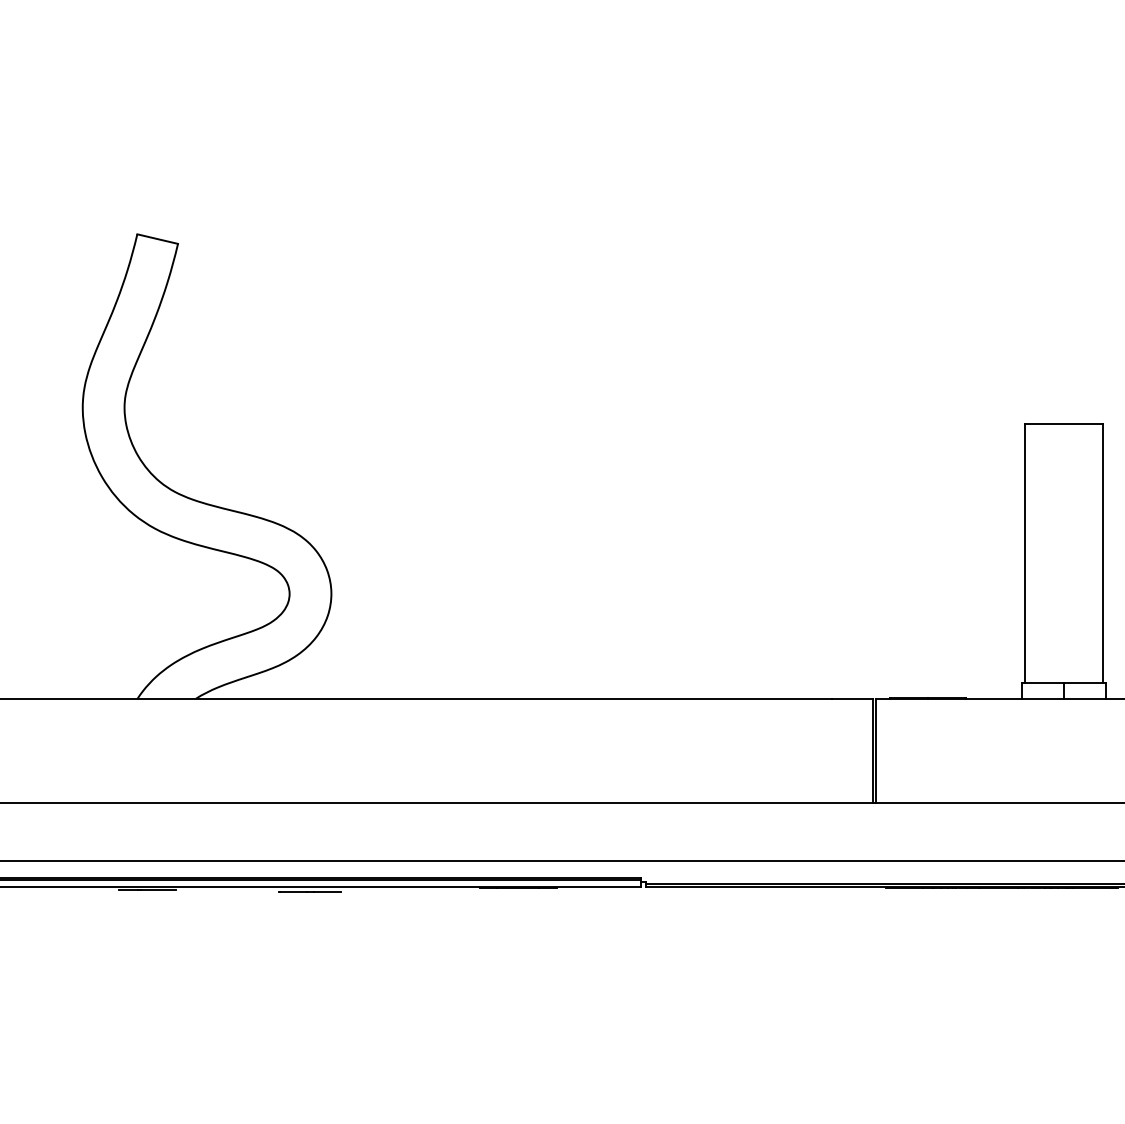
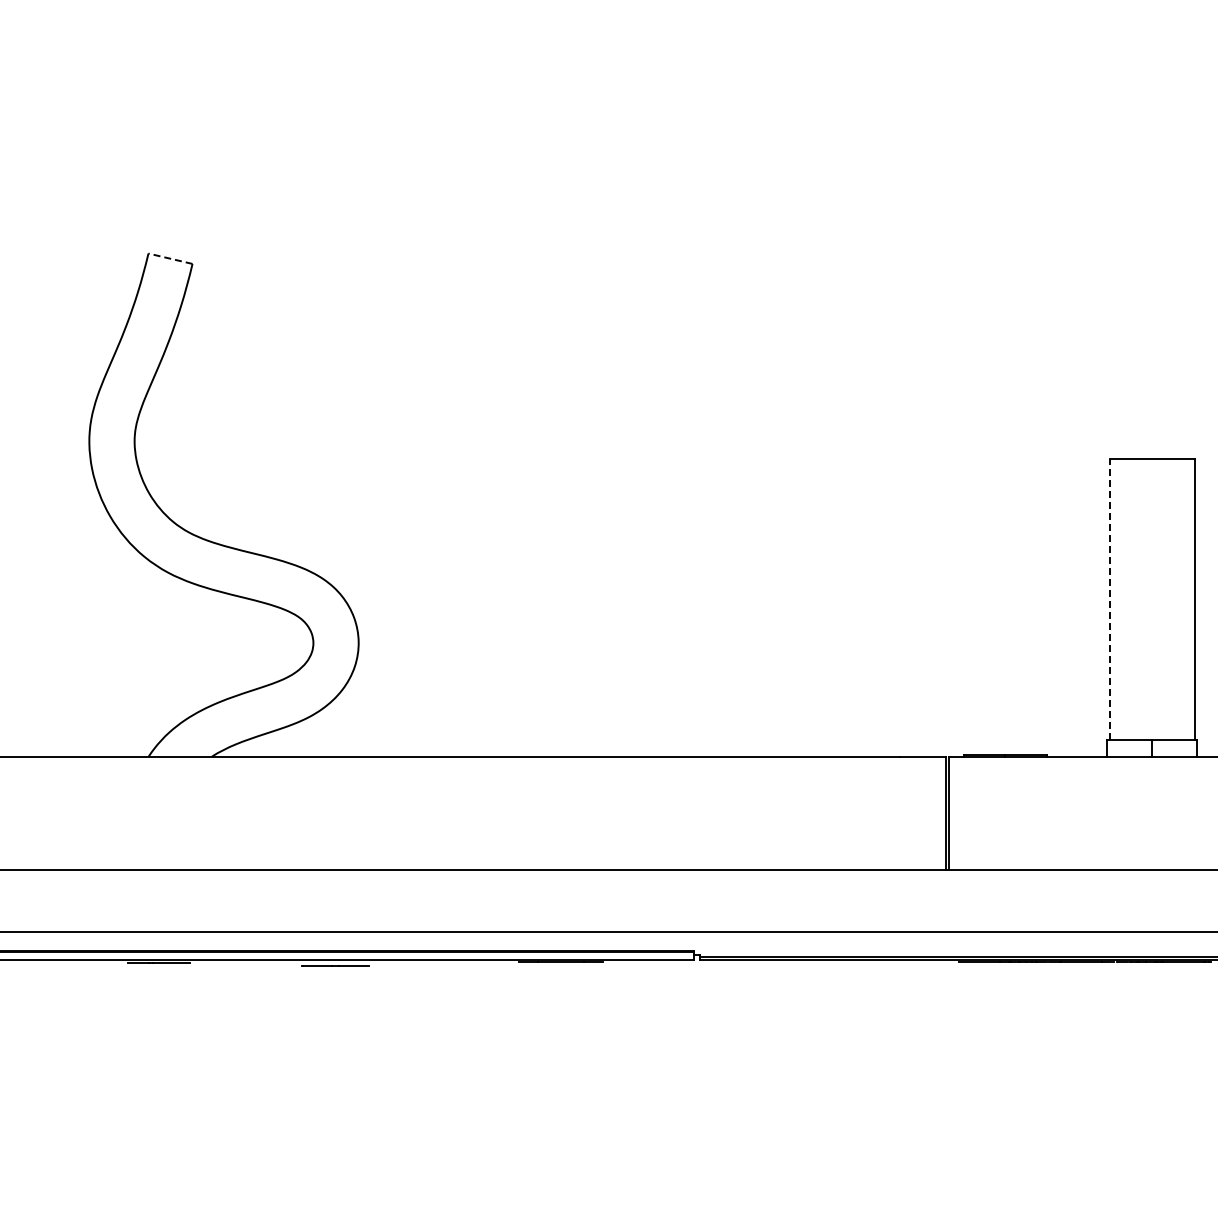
line: (157, 238) -> (170, 258), solid -> dashed
line: (1024, 553) -> (1109, 599), solid -> dashed

